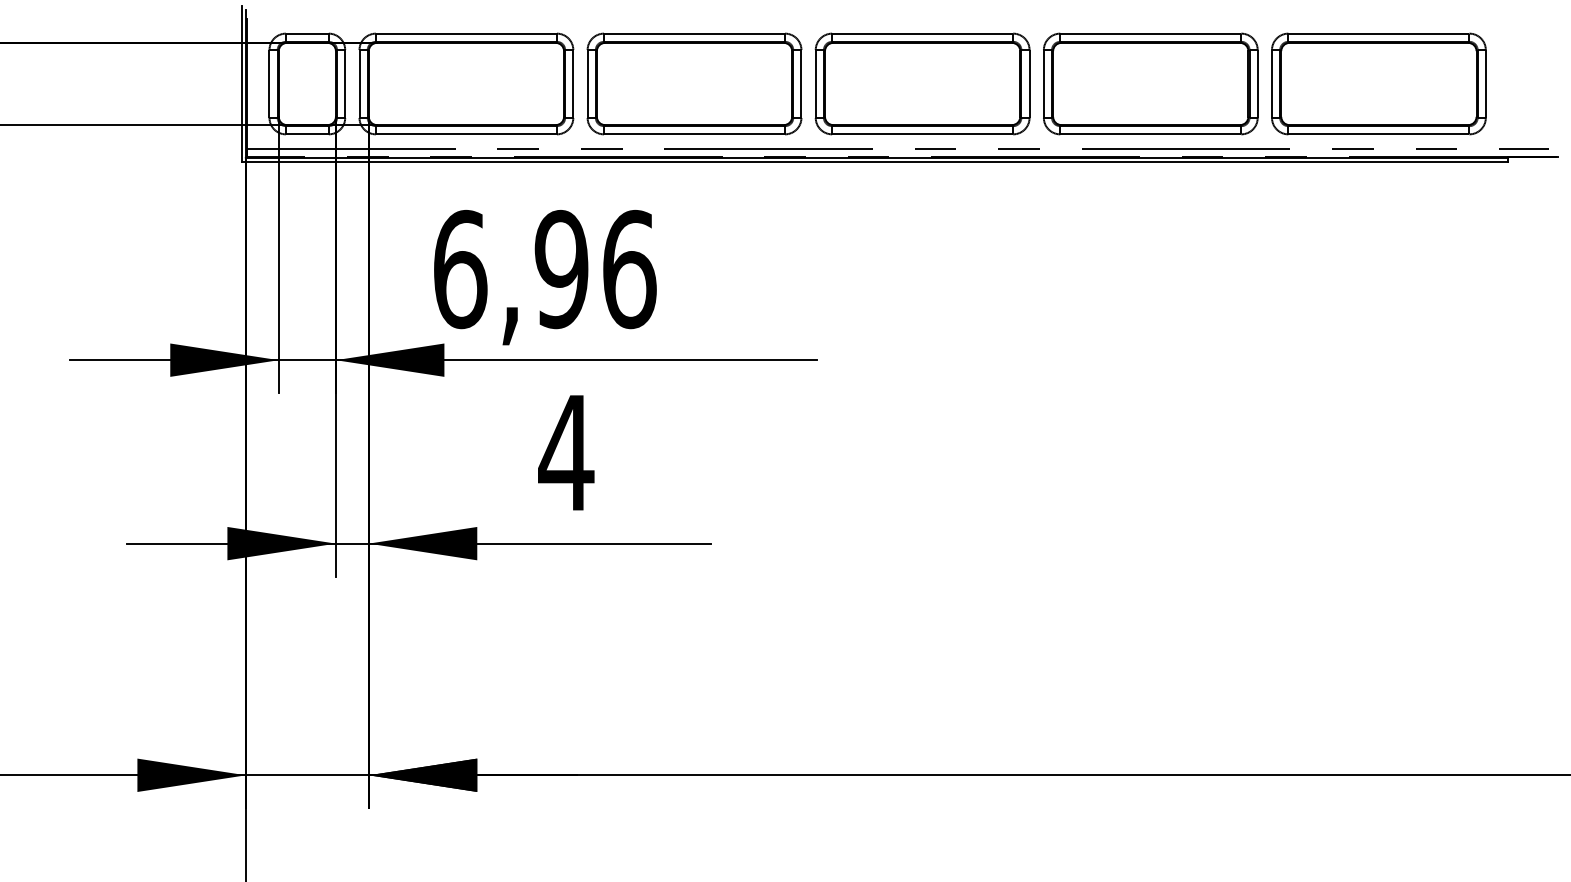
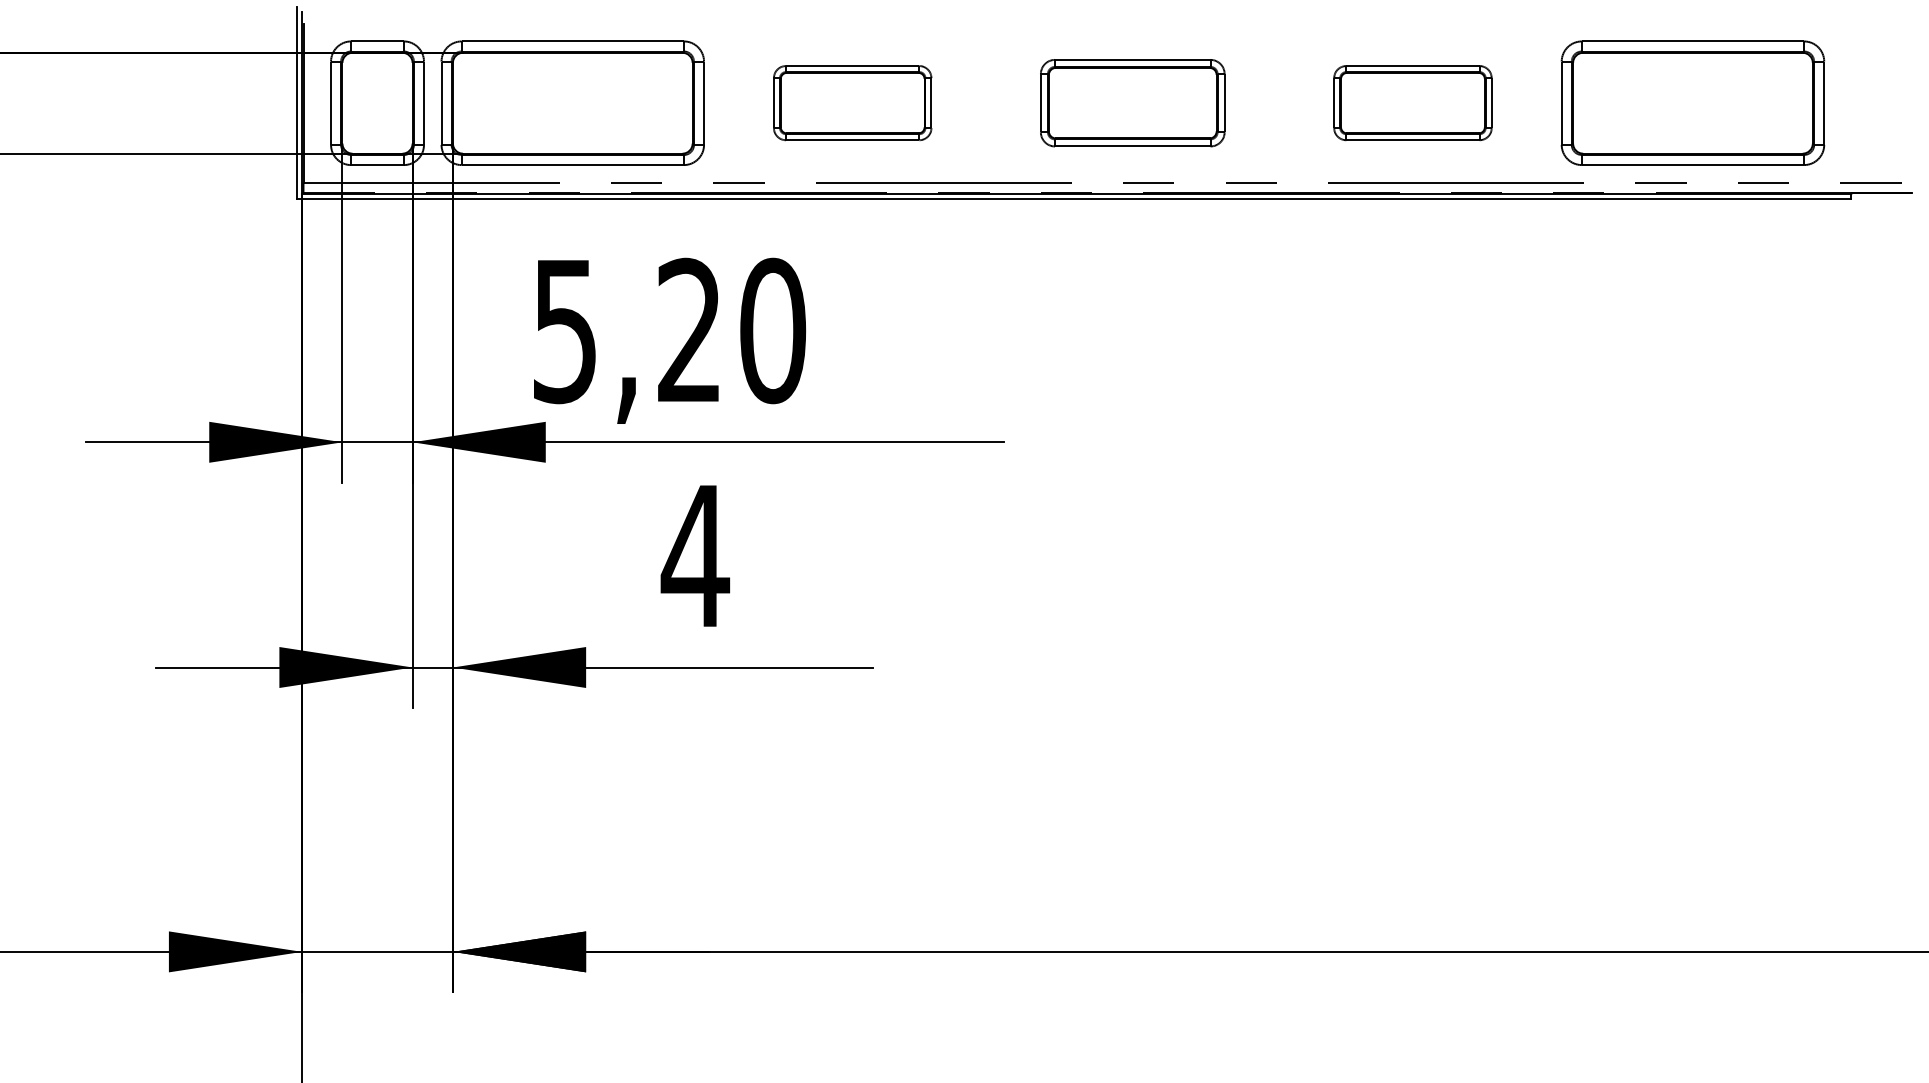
part: (694, 83) -> (852, 102), size x0.6
part: (922, 83) -> (1132, 102), size x0.7
part: (1150, 83) -> (1412, 102), size x0.6
text: (545, 269) -> (669, 330), 6,96 -> 5,20

